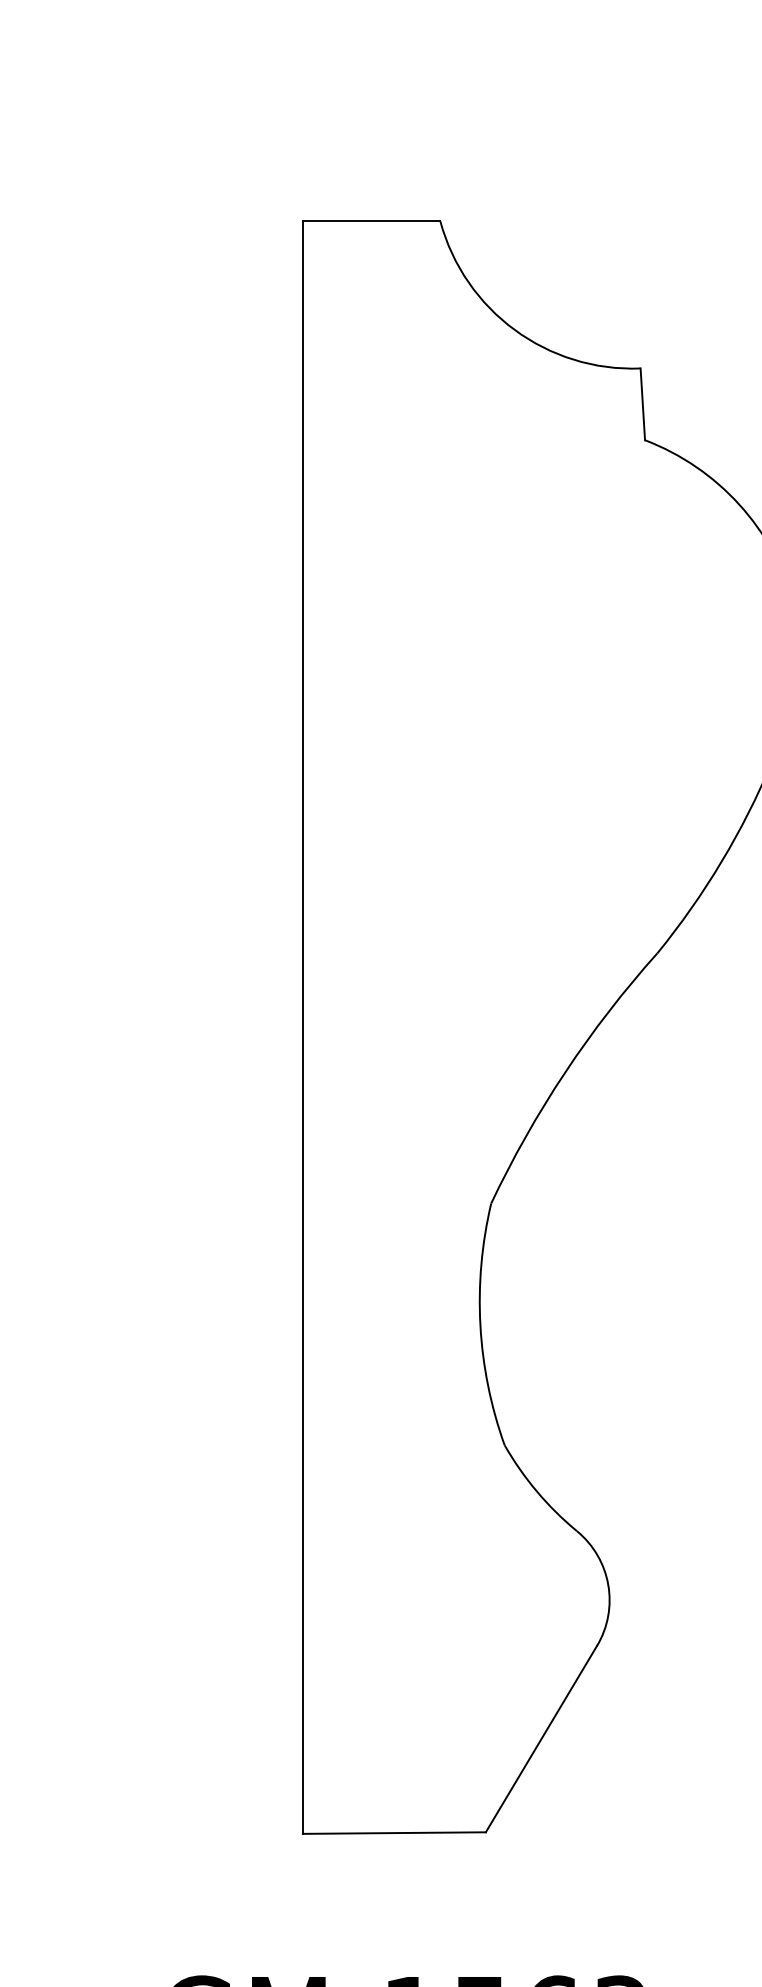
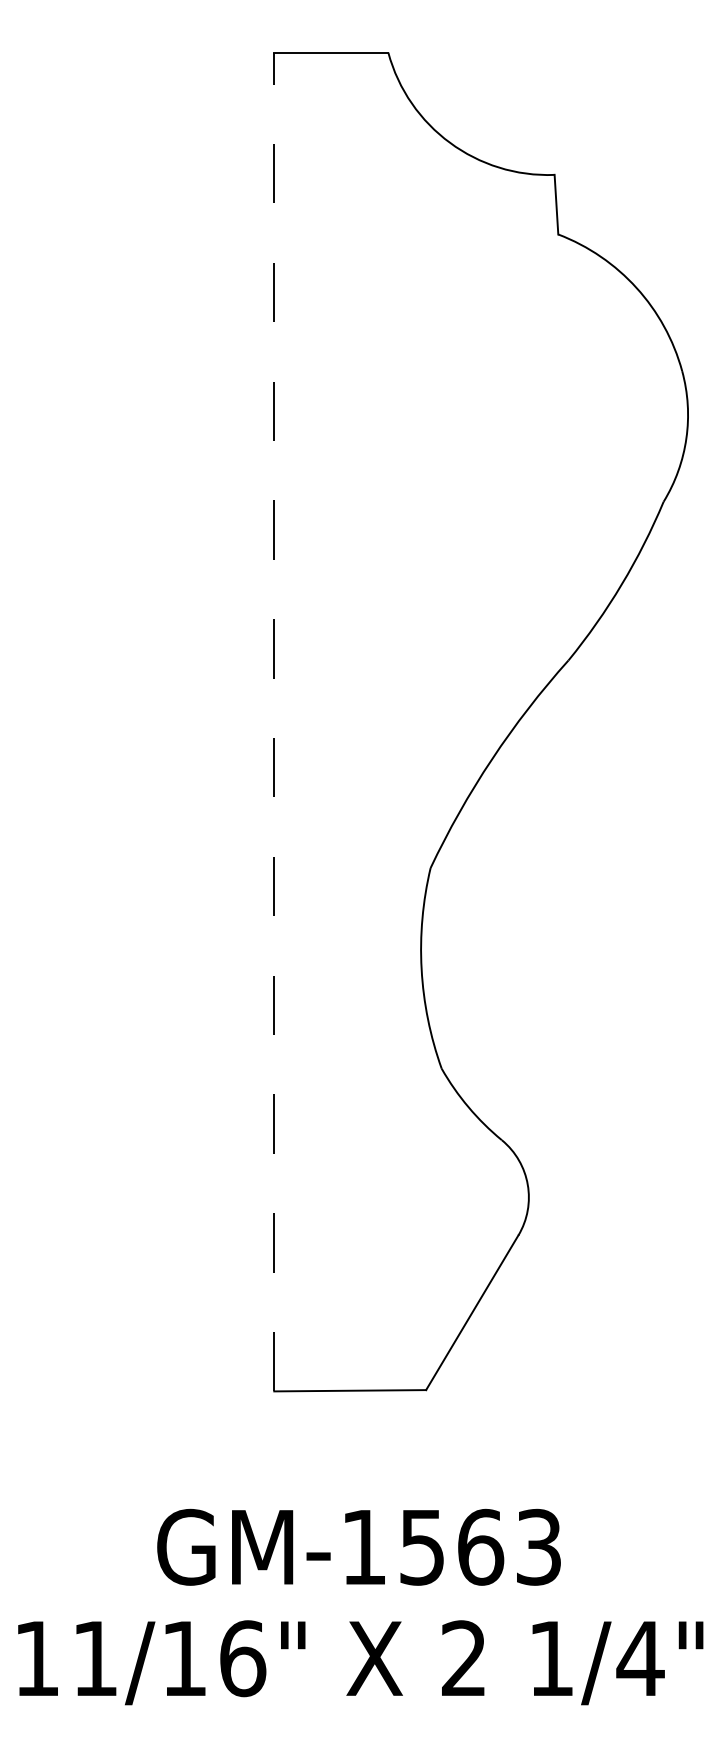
line: (303, 1026) -> (274, 721), solid -> dashed

